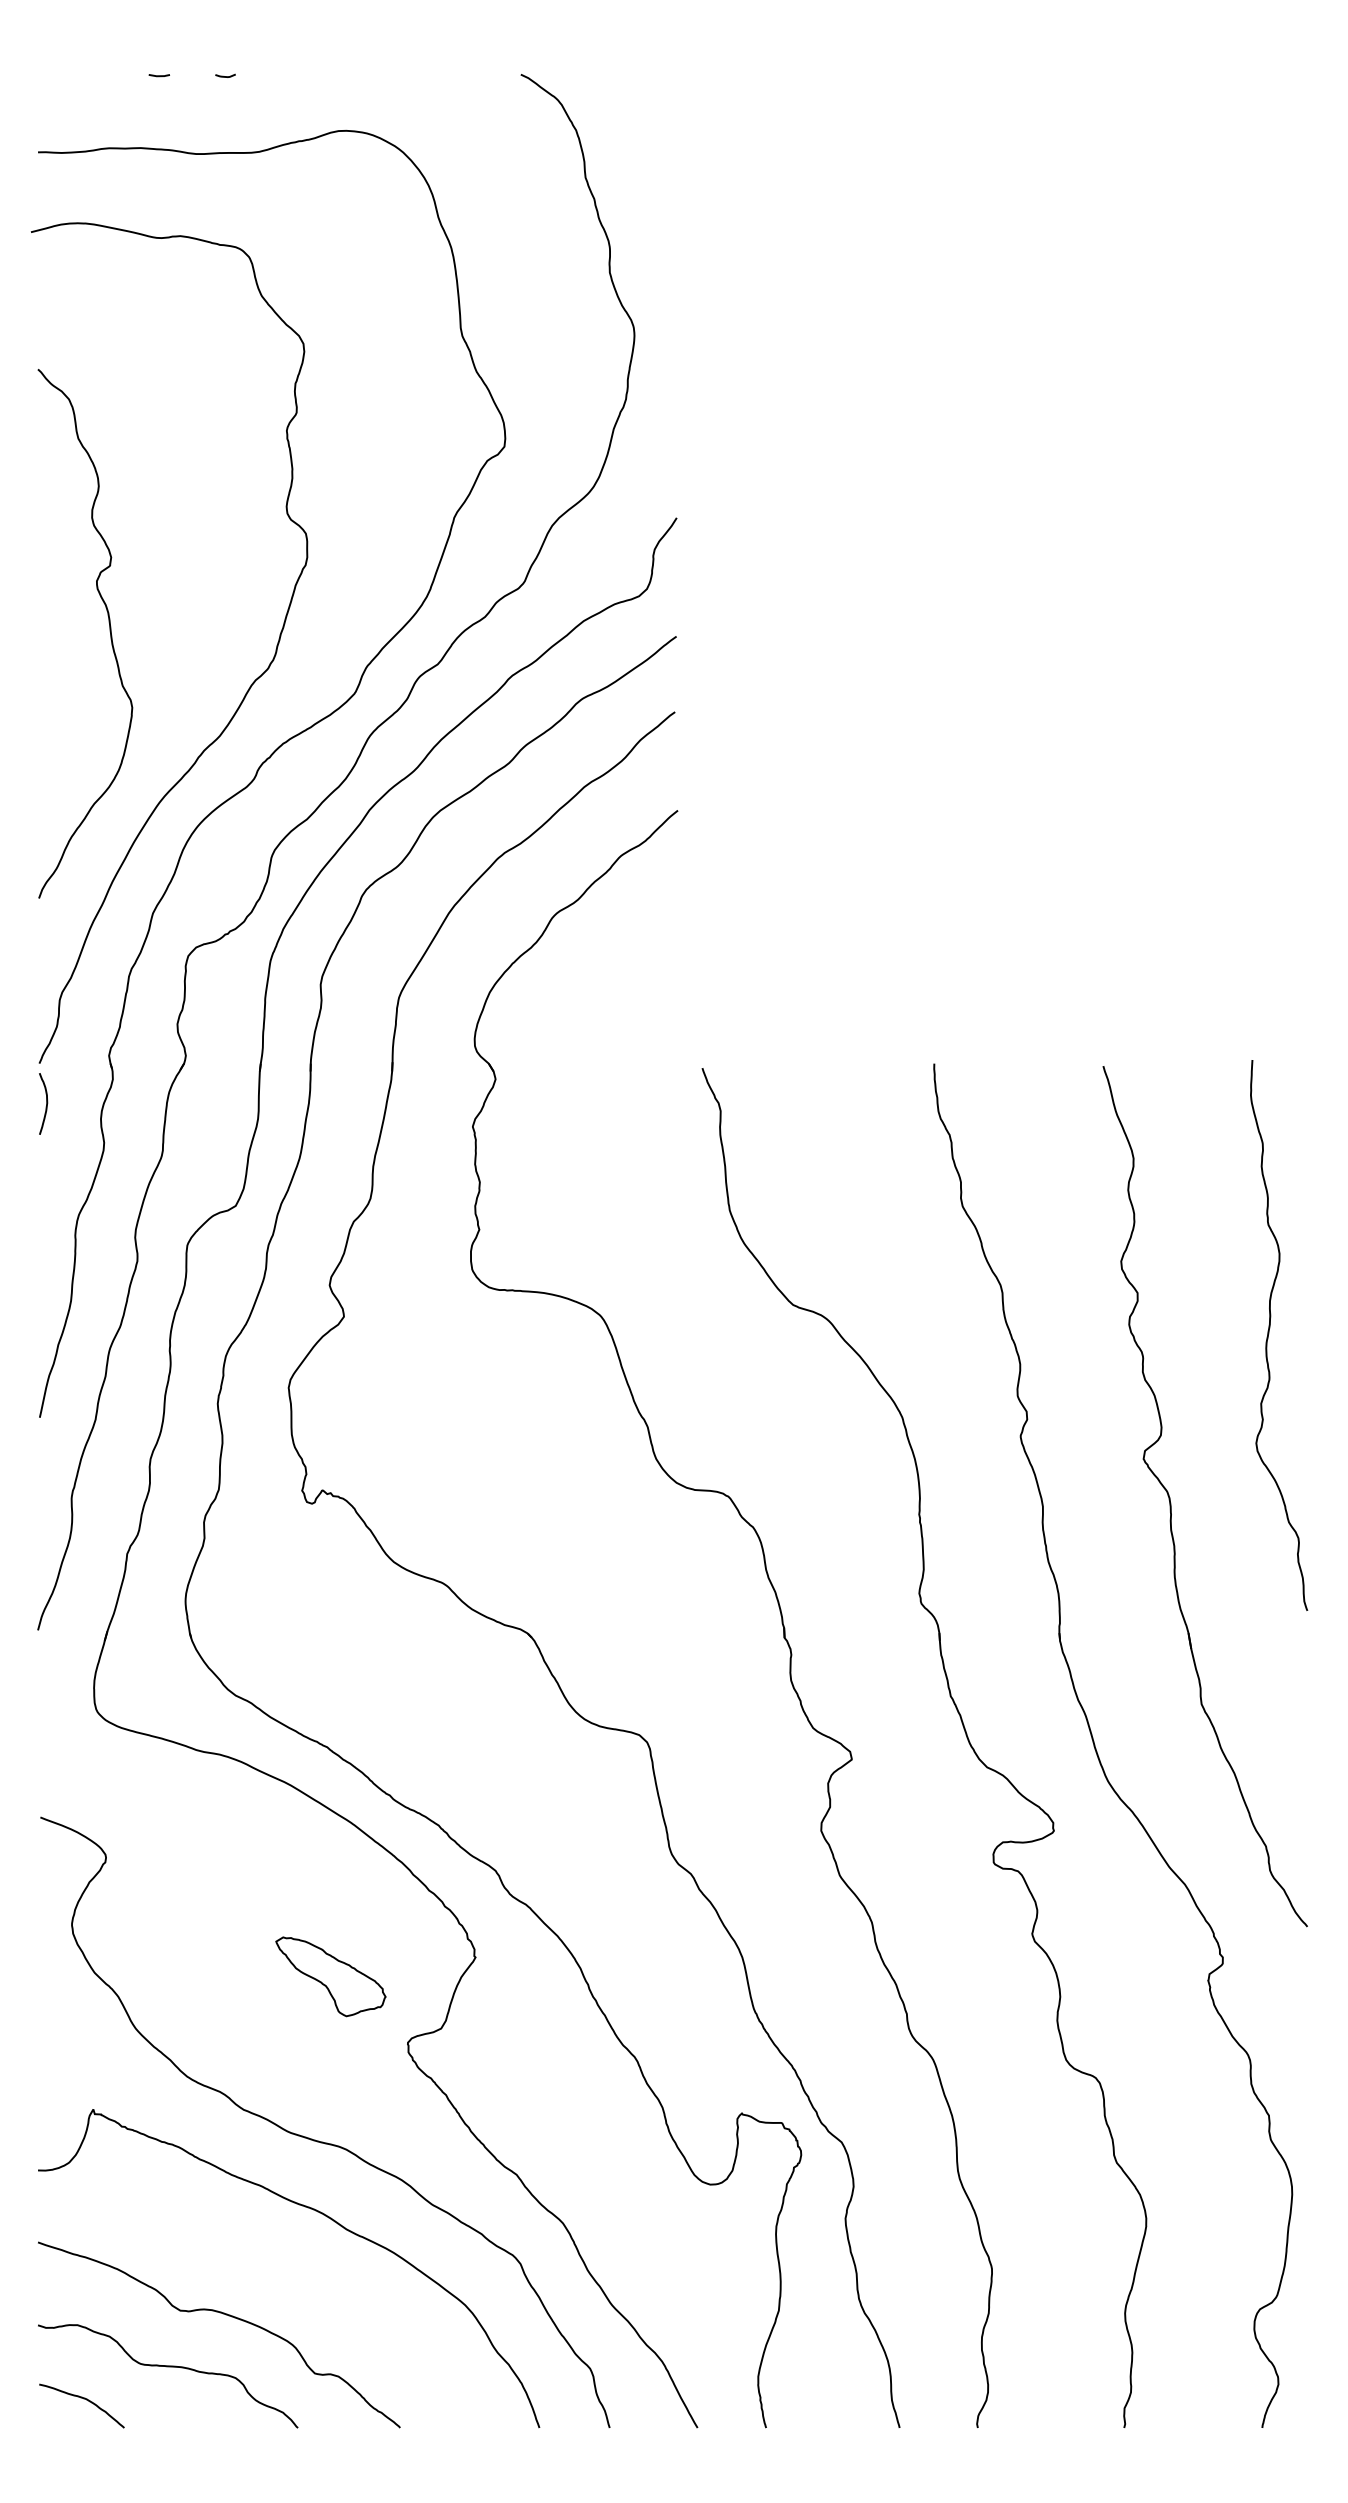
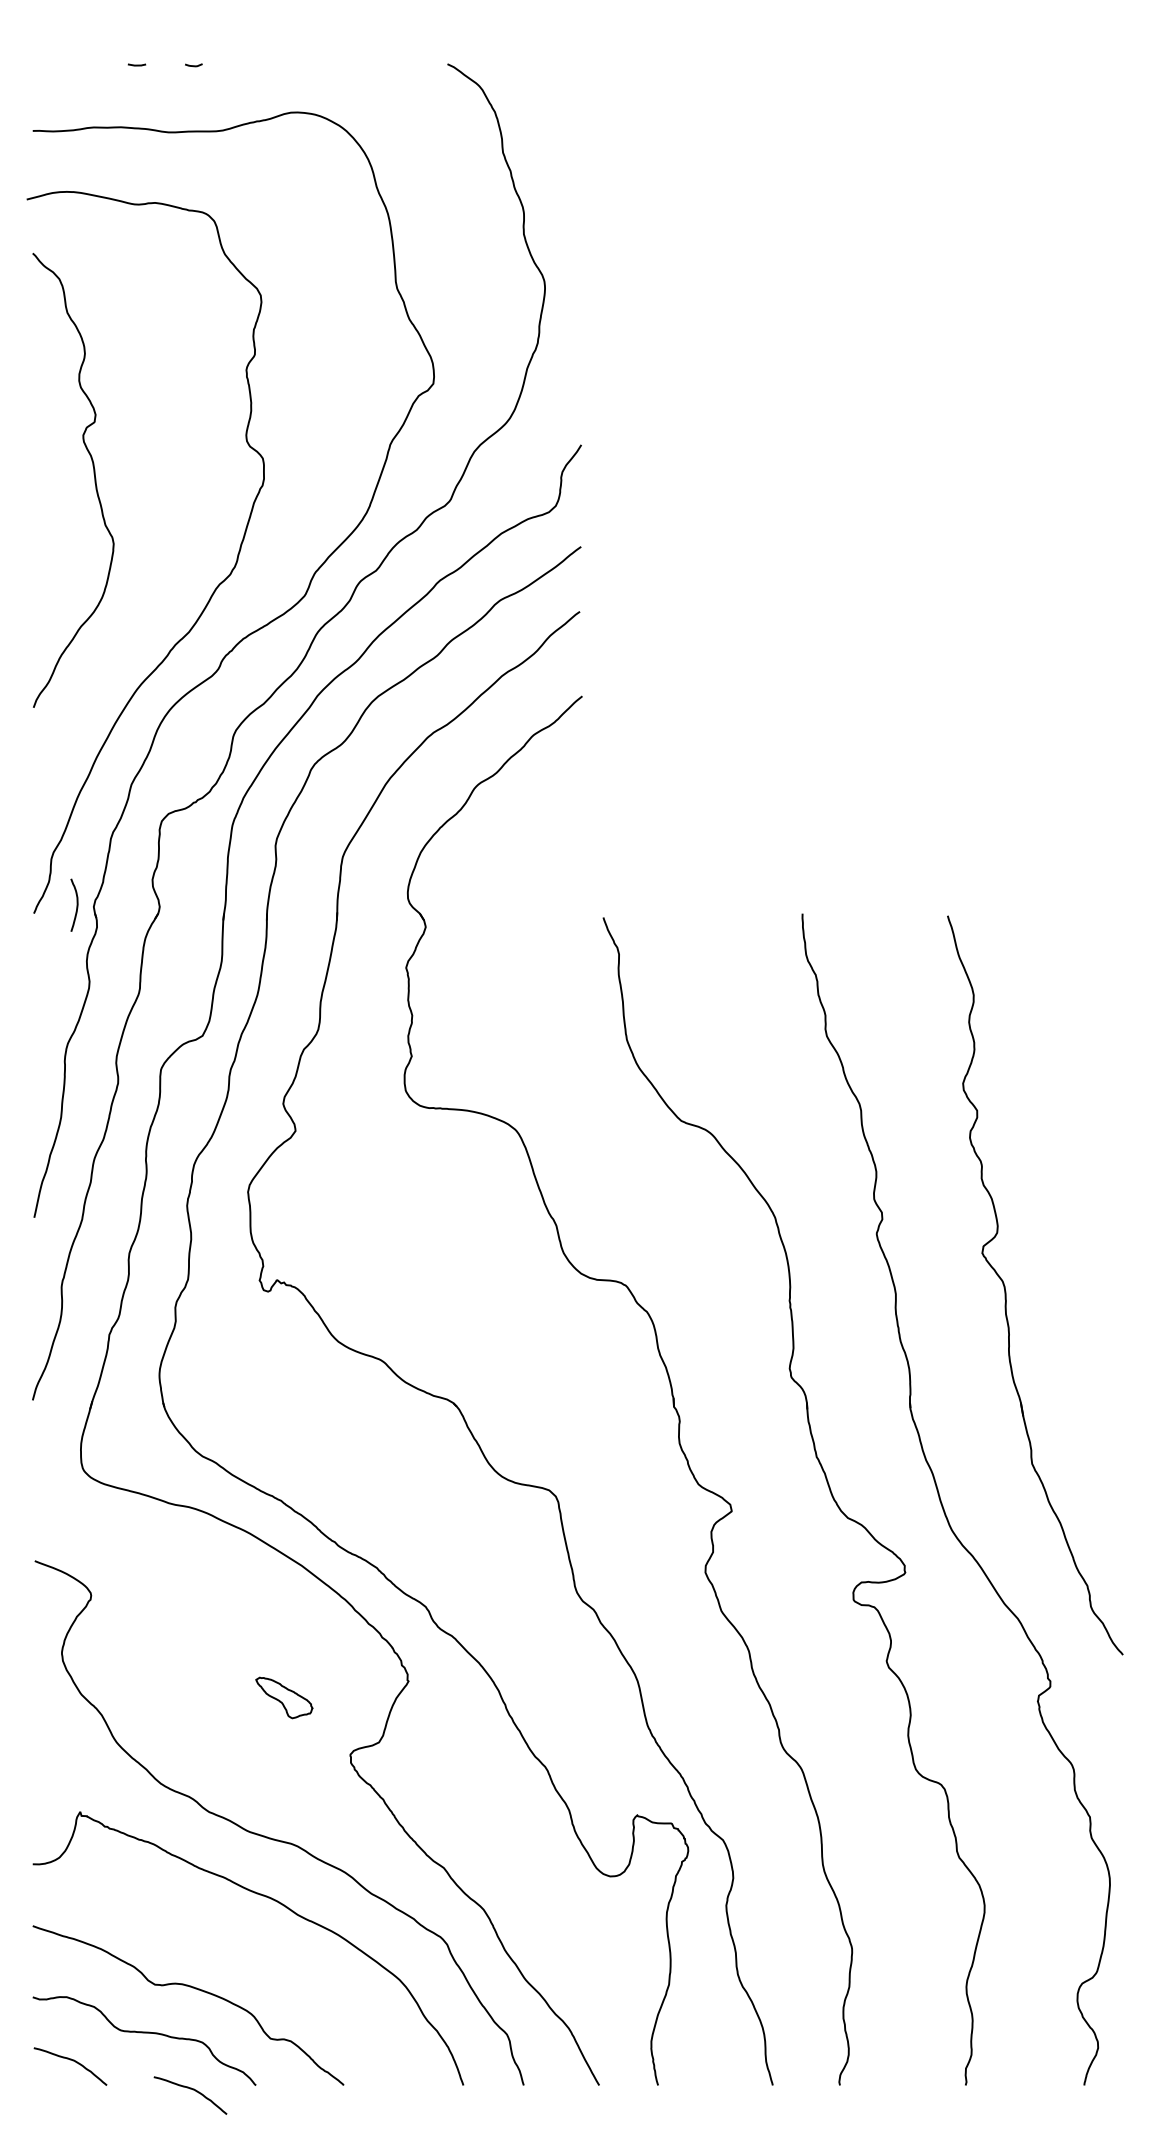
curve: (108, 626) -> (93, 474), moved
curve: (45, 1103) -> (76, 904), moved
curve: (1269, 1334) -> (1090, 1146), removed
part: (331, 1976) -> (284, 1697), size x0.6
curve: (225, 2433) -> (193, 2090), added

